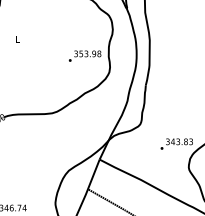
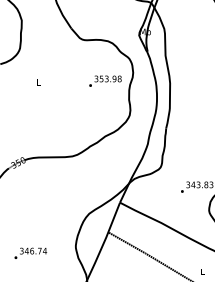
text: (85, 55) -> (105, 80), moved

